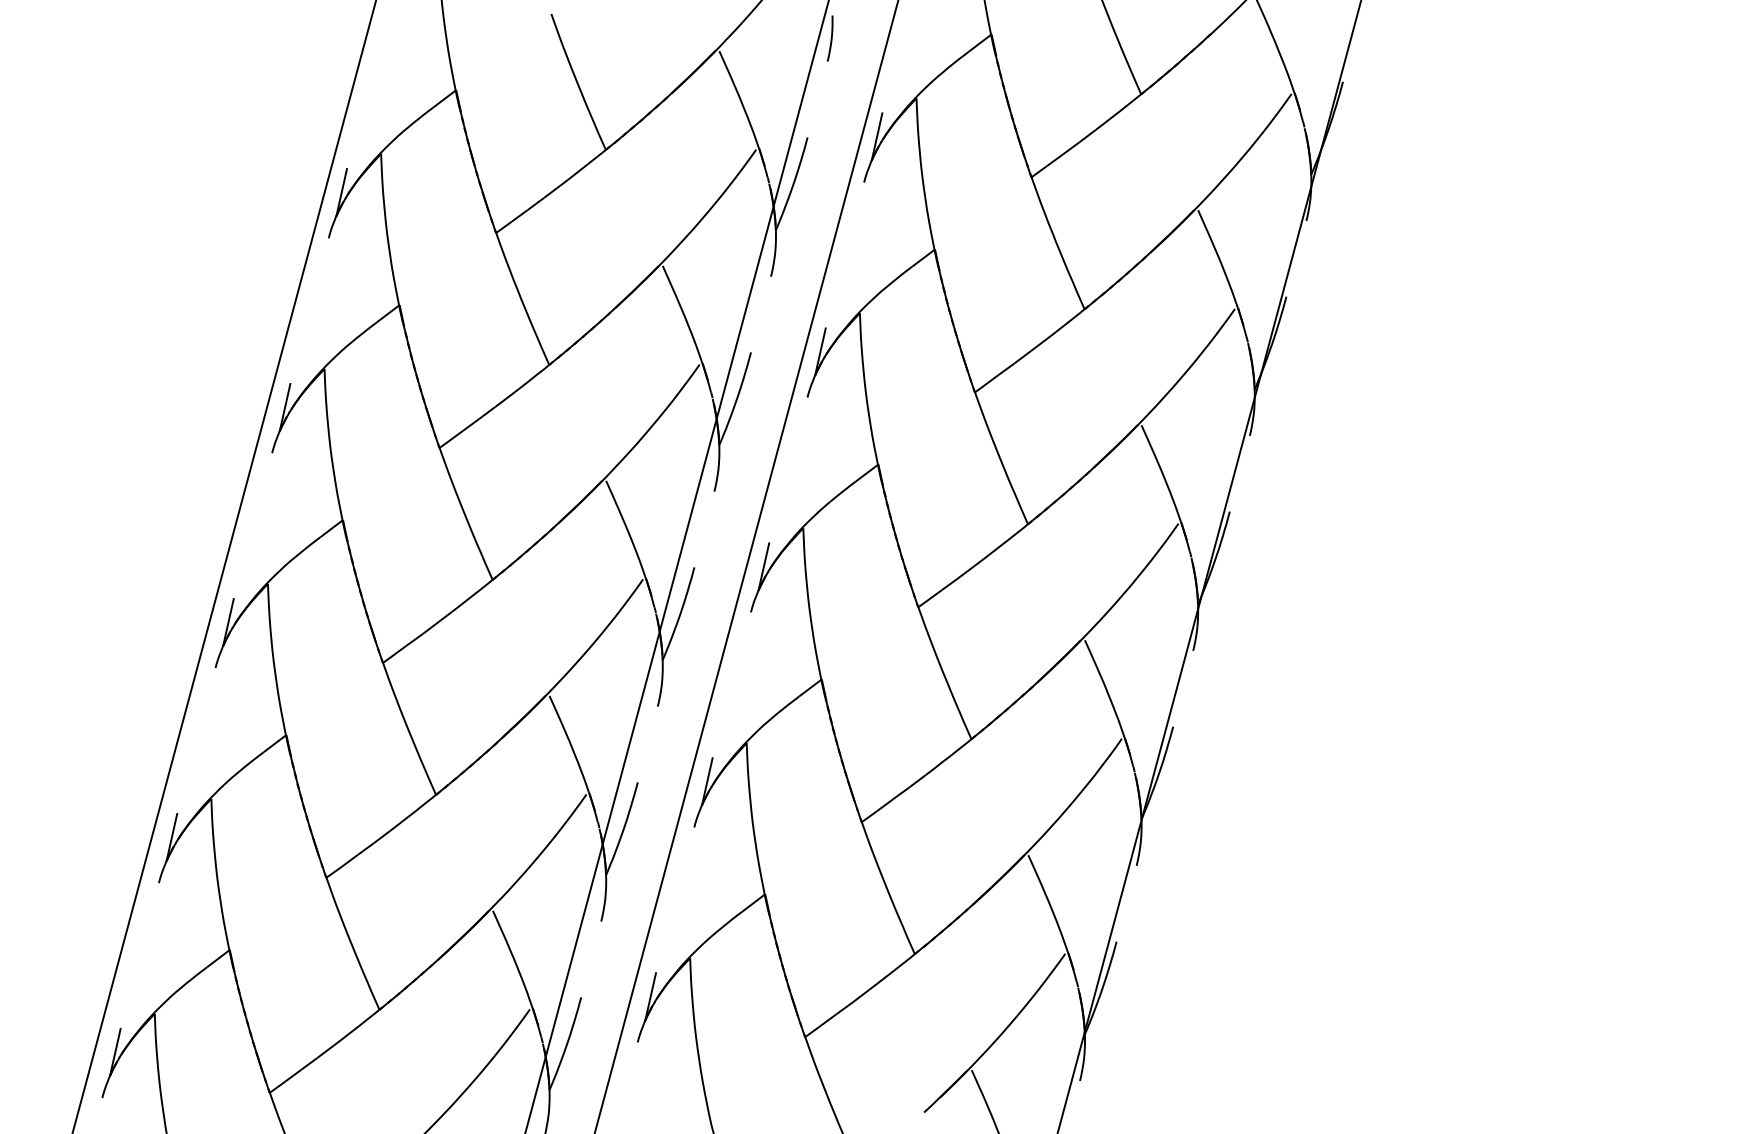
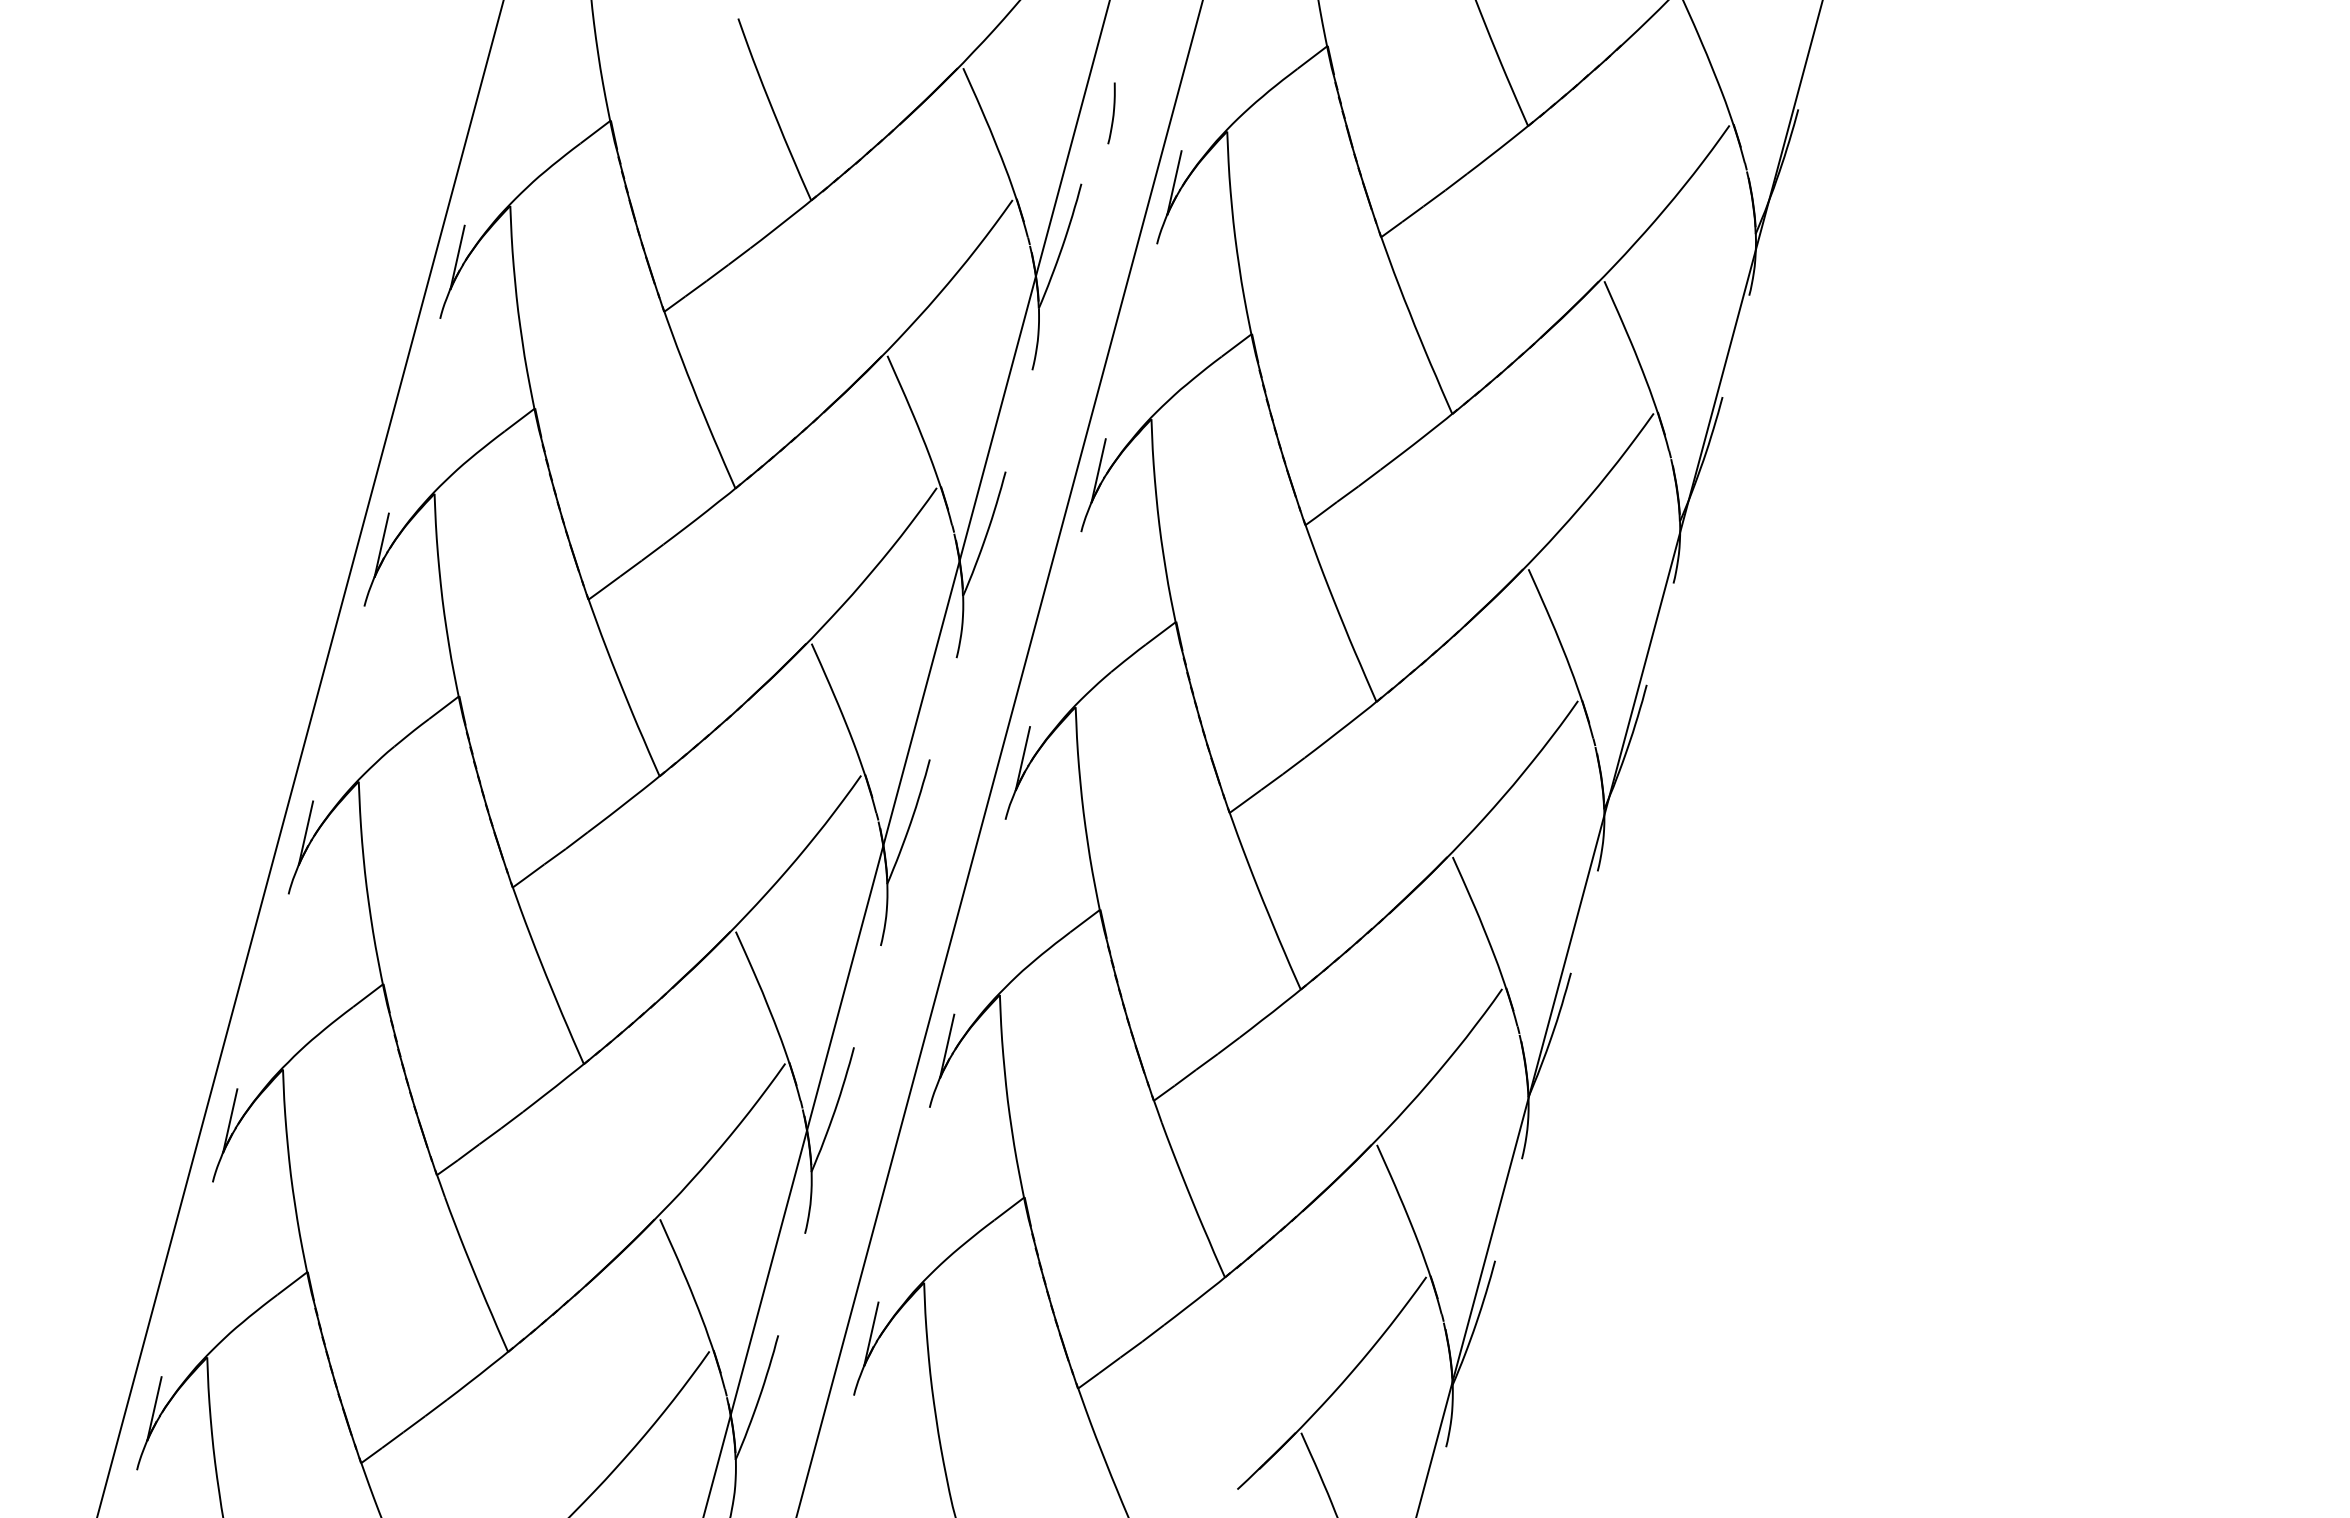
curve: (830, 38) -> (1112, 113), moved

